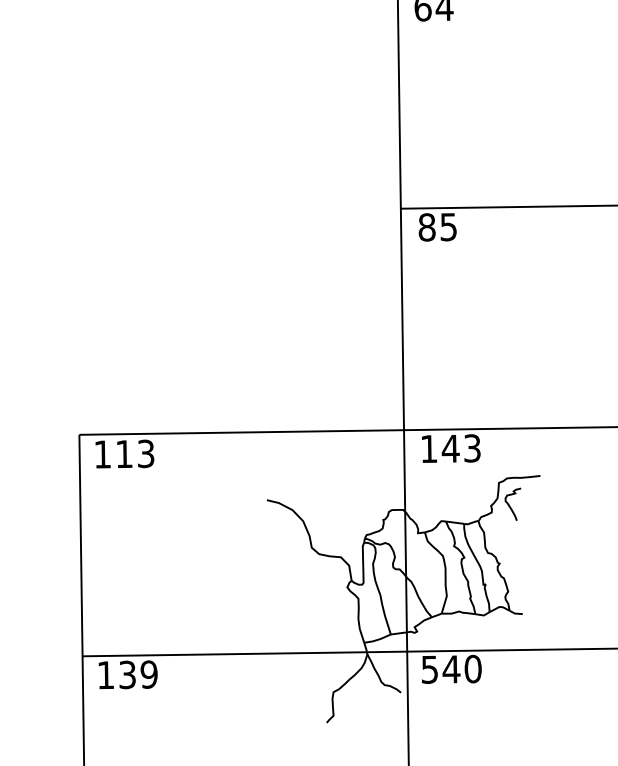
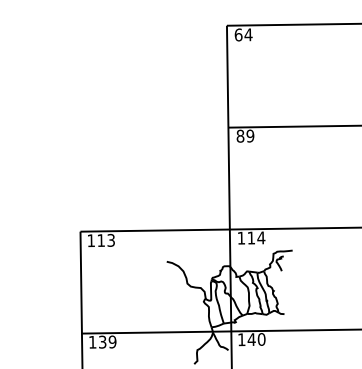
text: (448, 225) -> (250, 135), 85 -> 89
text: (461, 447) -> (256, 237), 143 -> 114
text: (429, 669) -> (241, 339), 540 -> 140

